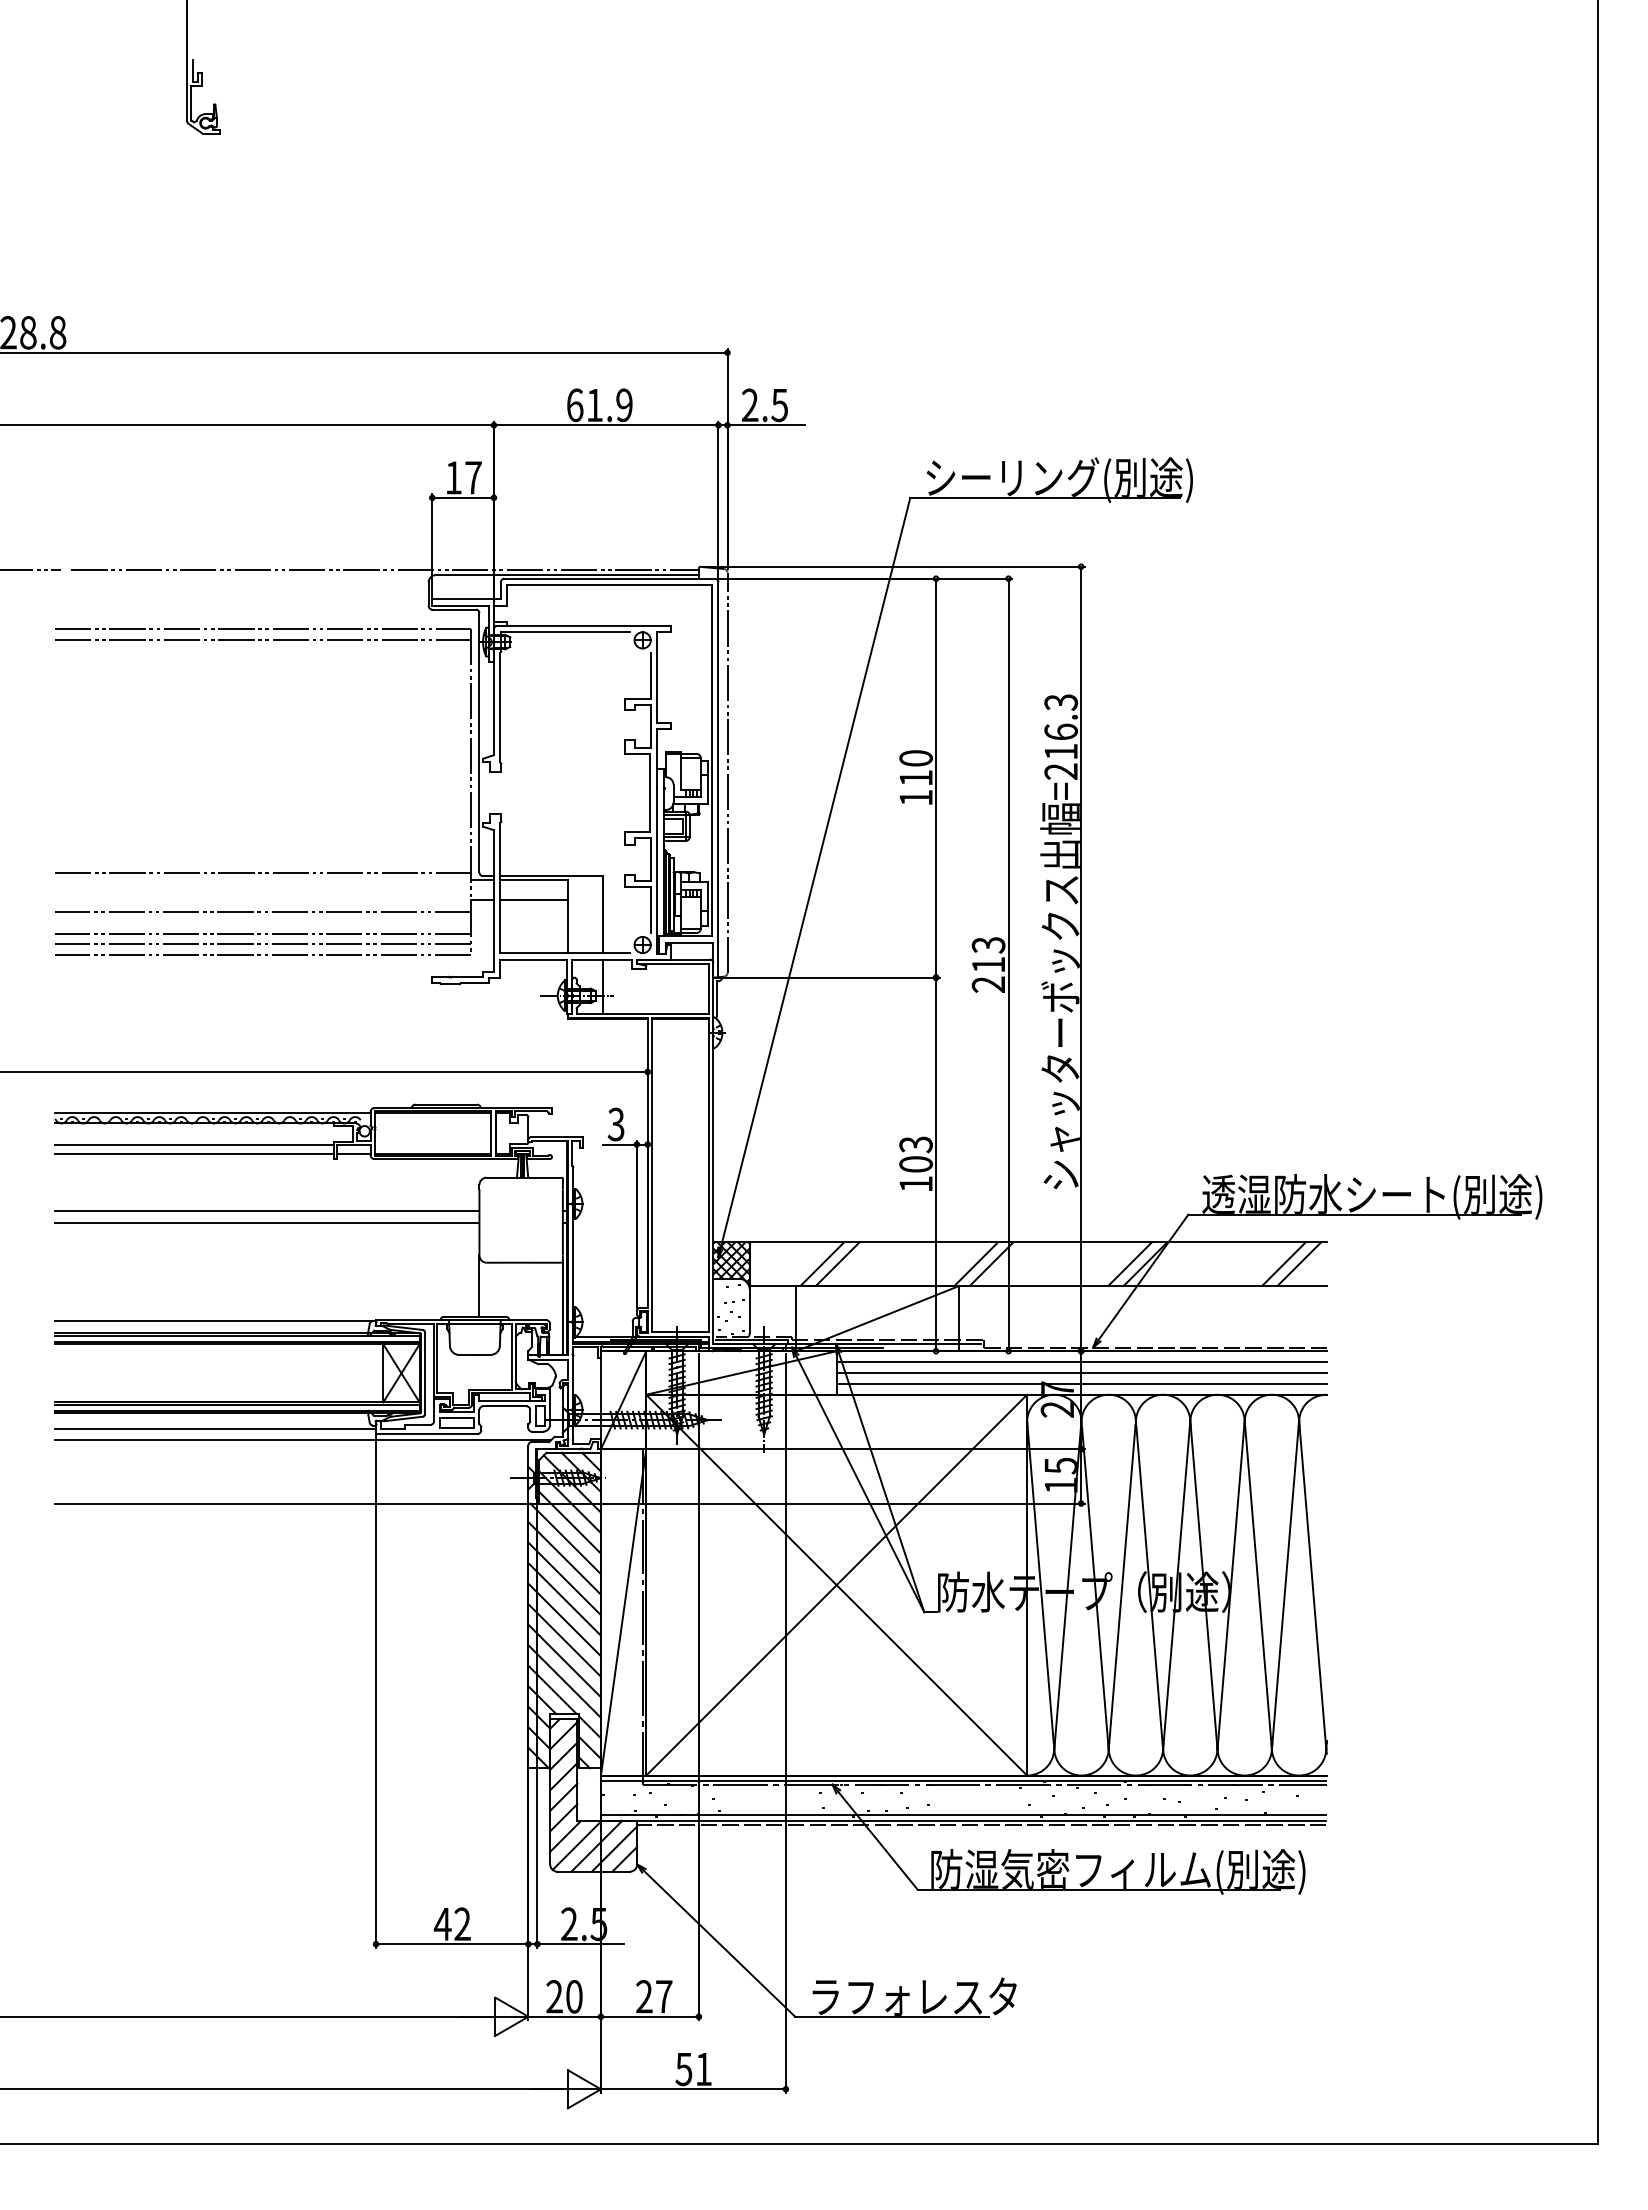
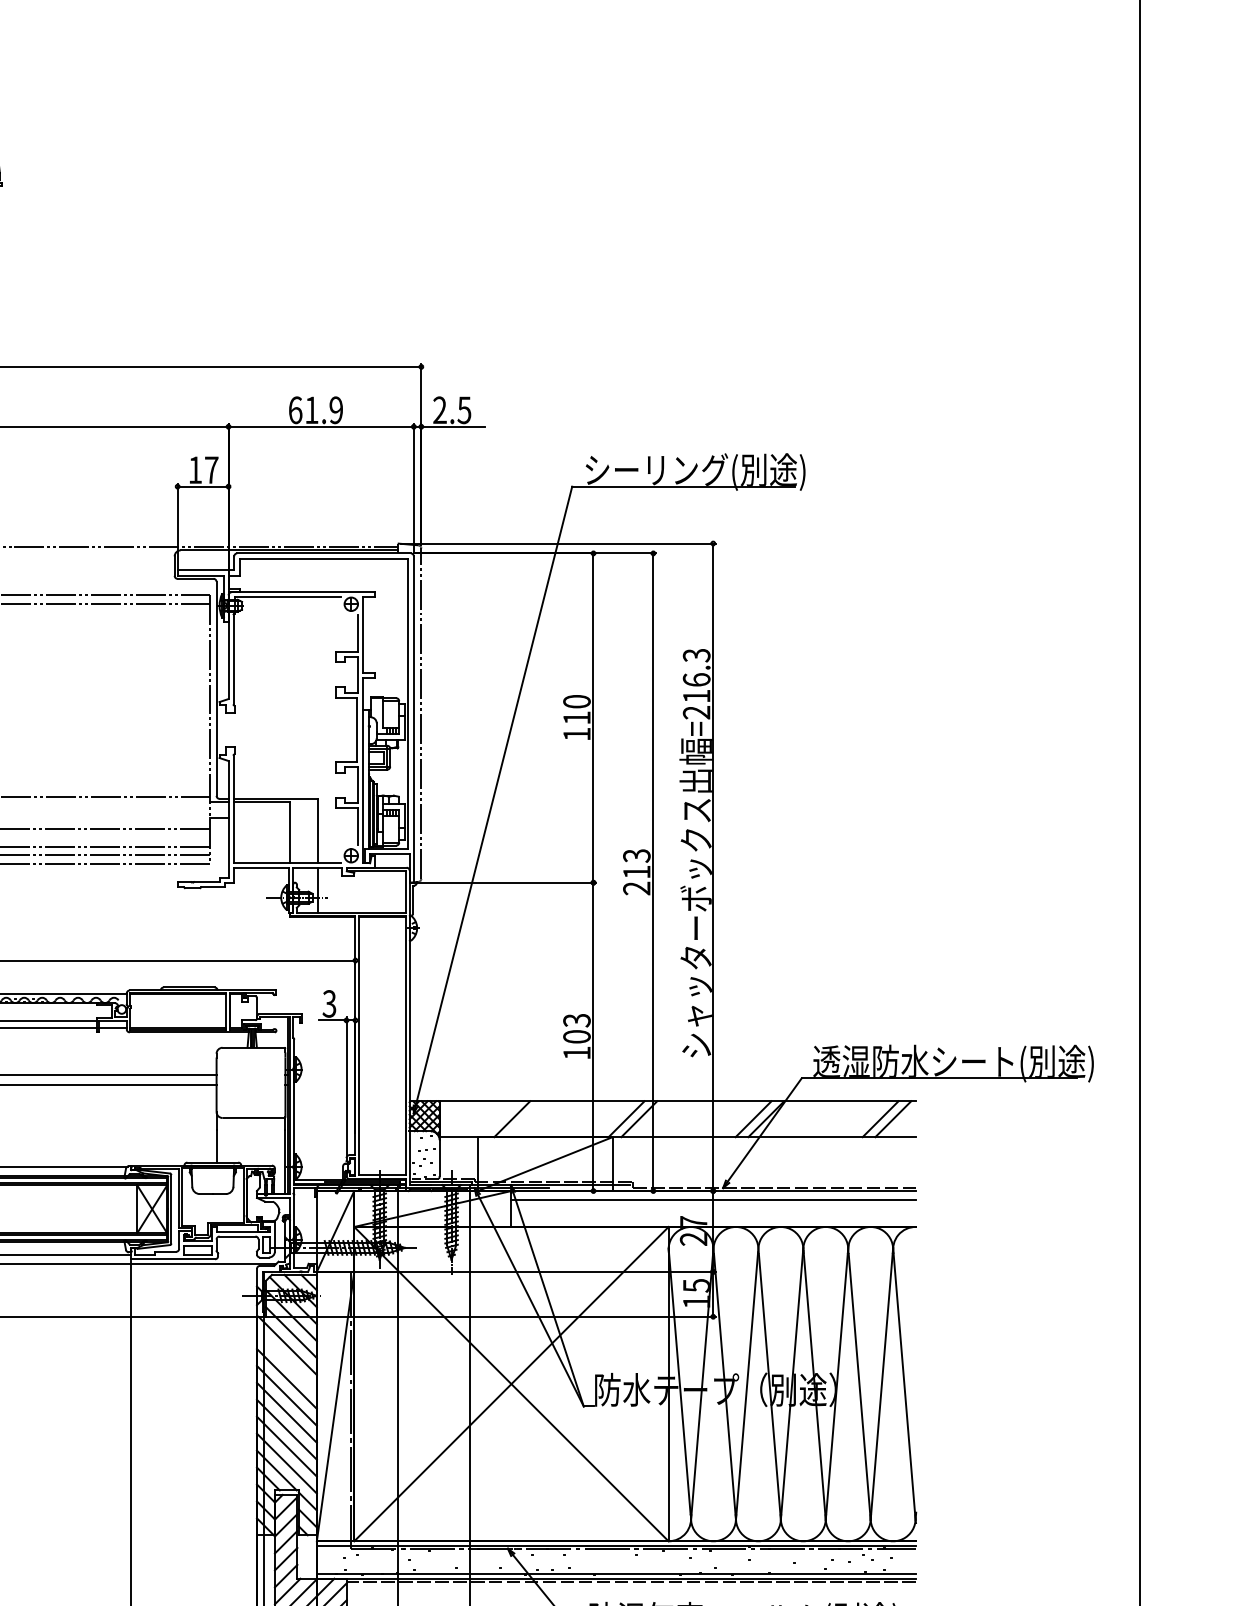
line: (534, 899) -> (262, 818), removed
line: (822, 1263) -> (499, 1118), removed
line: (1081, 1372) -> (713, 1208), removed
line: (1081, 1383) -> (713, 1217), removed
line: (564, 1558) -> (286, 1362), removed

